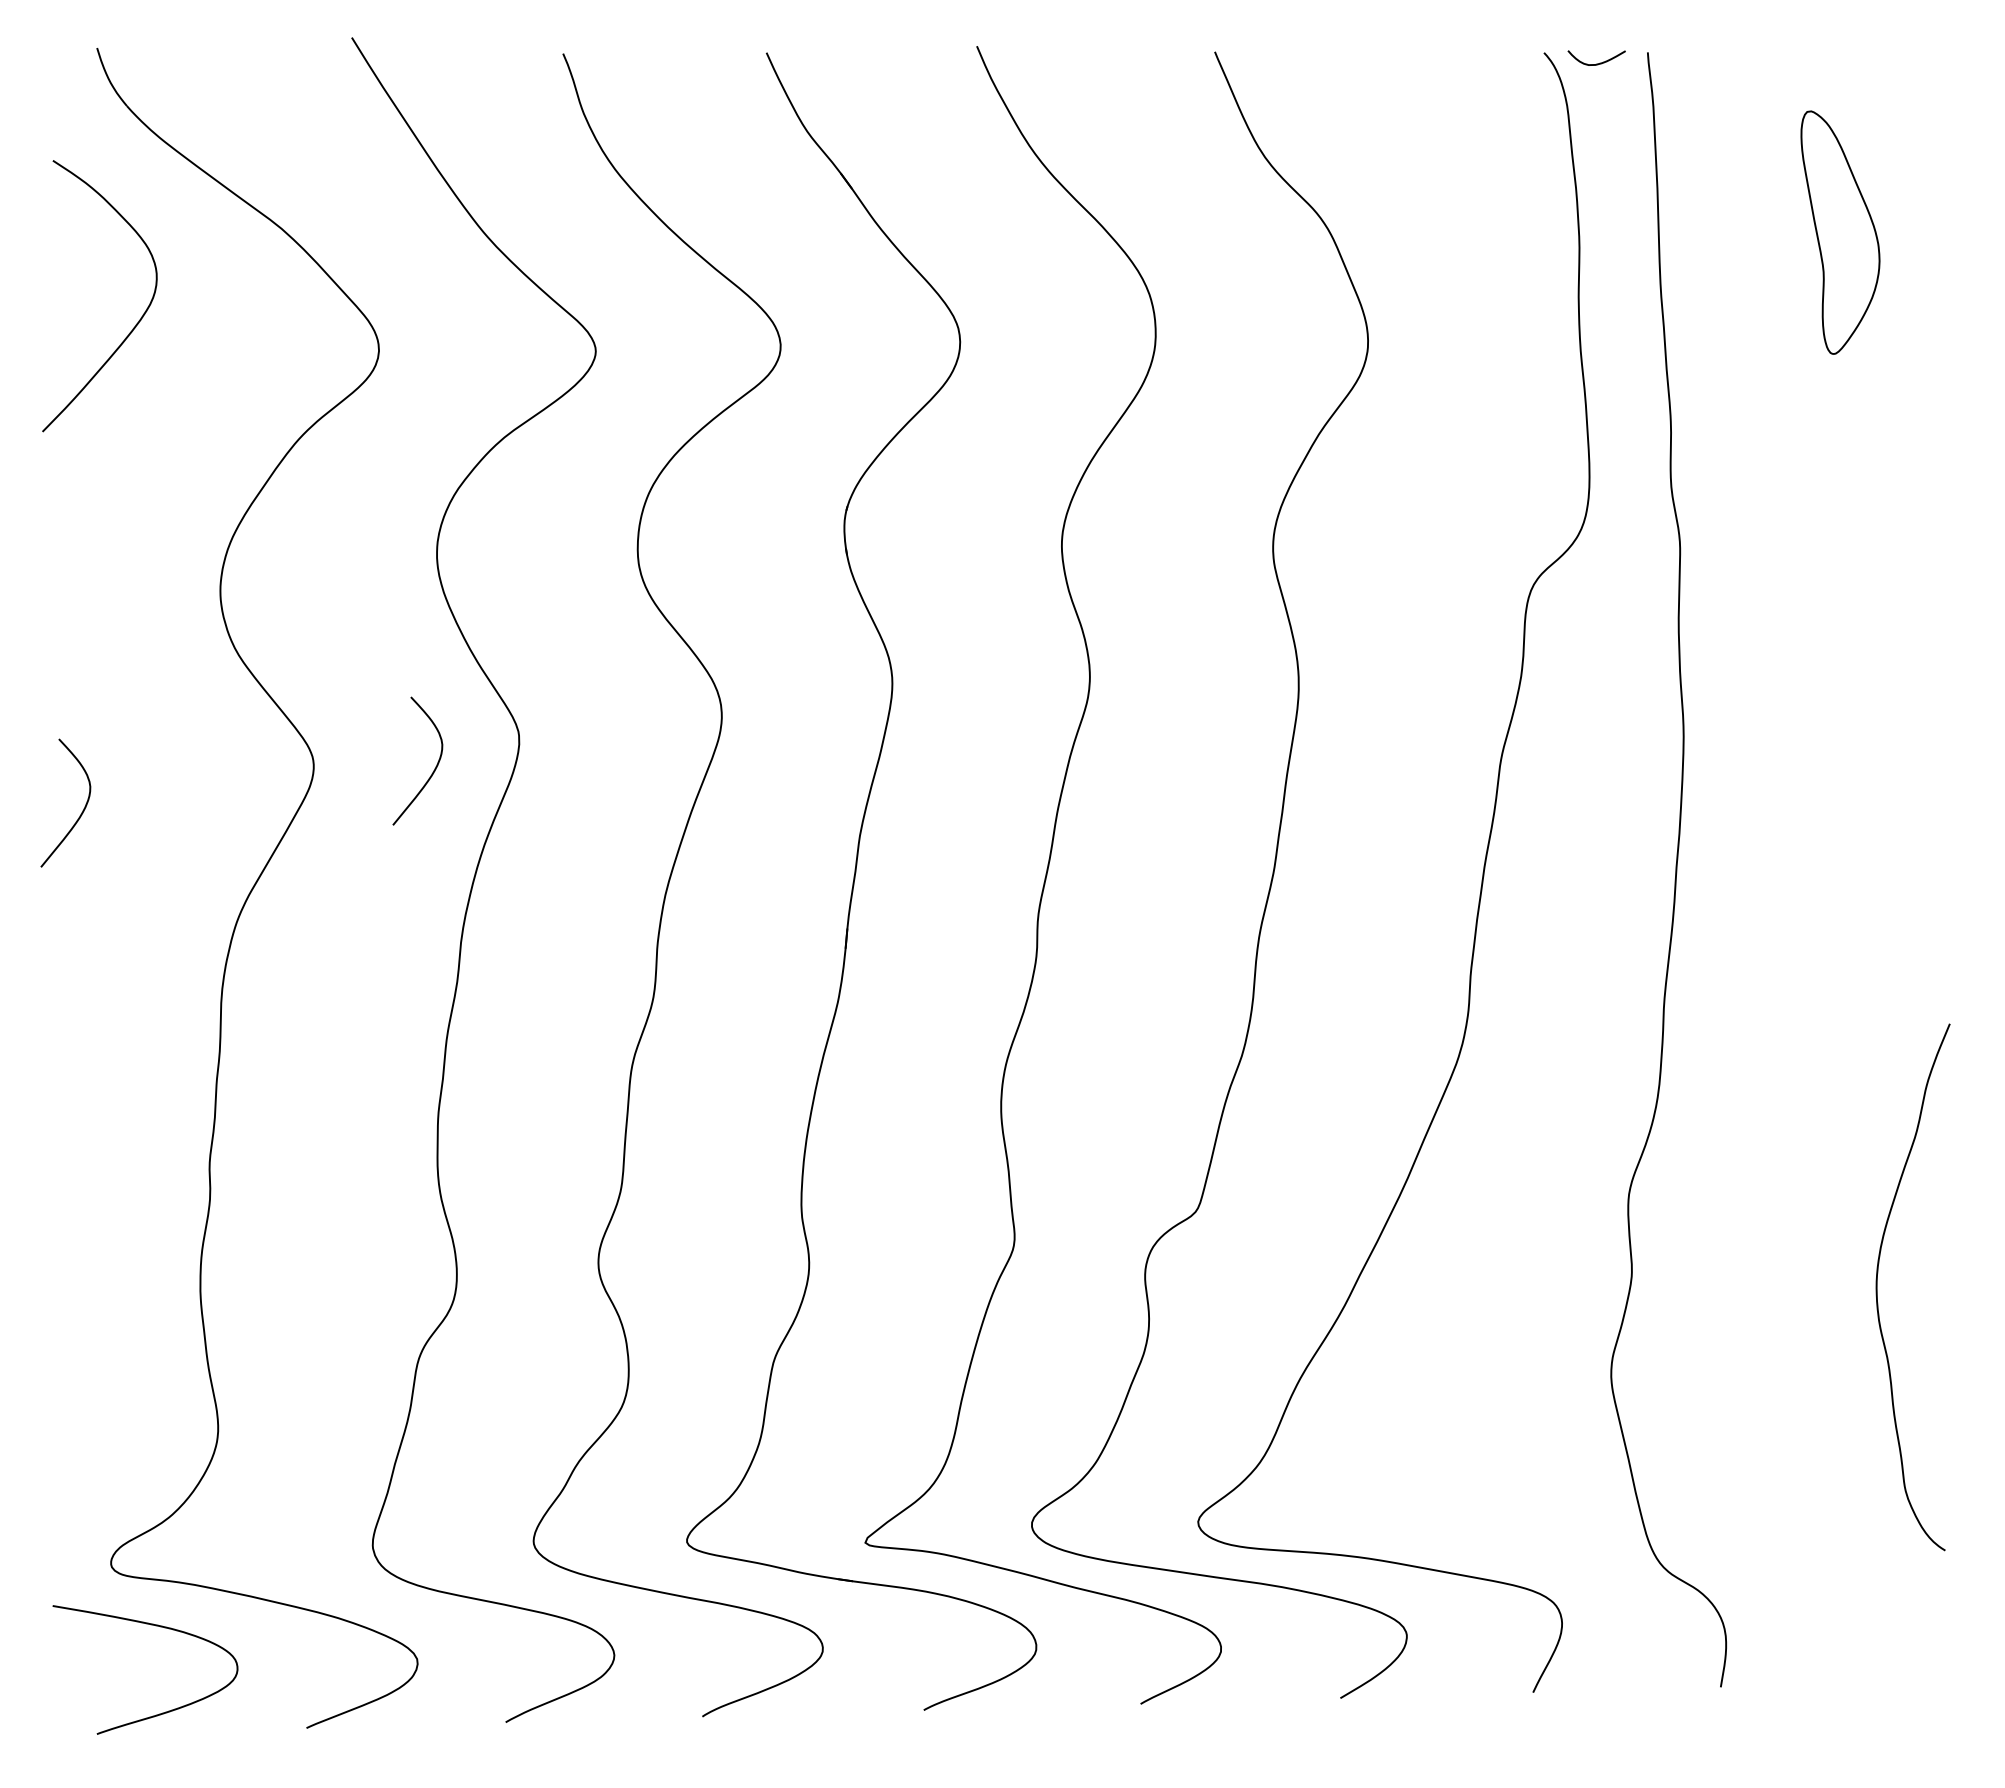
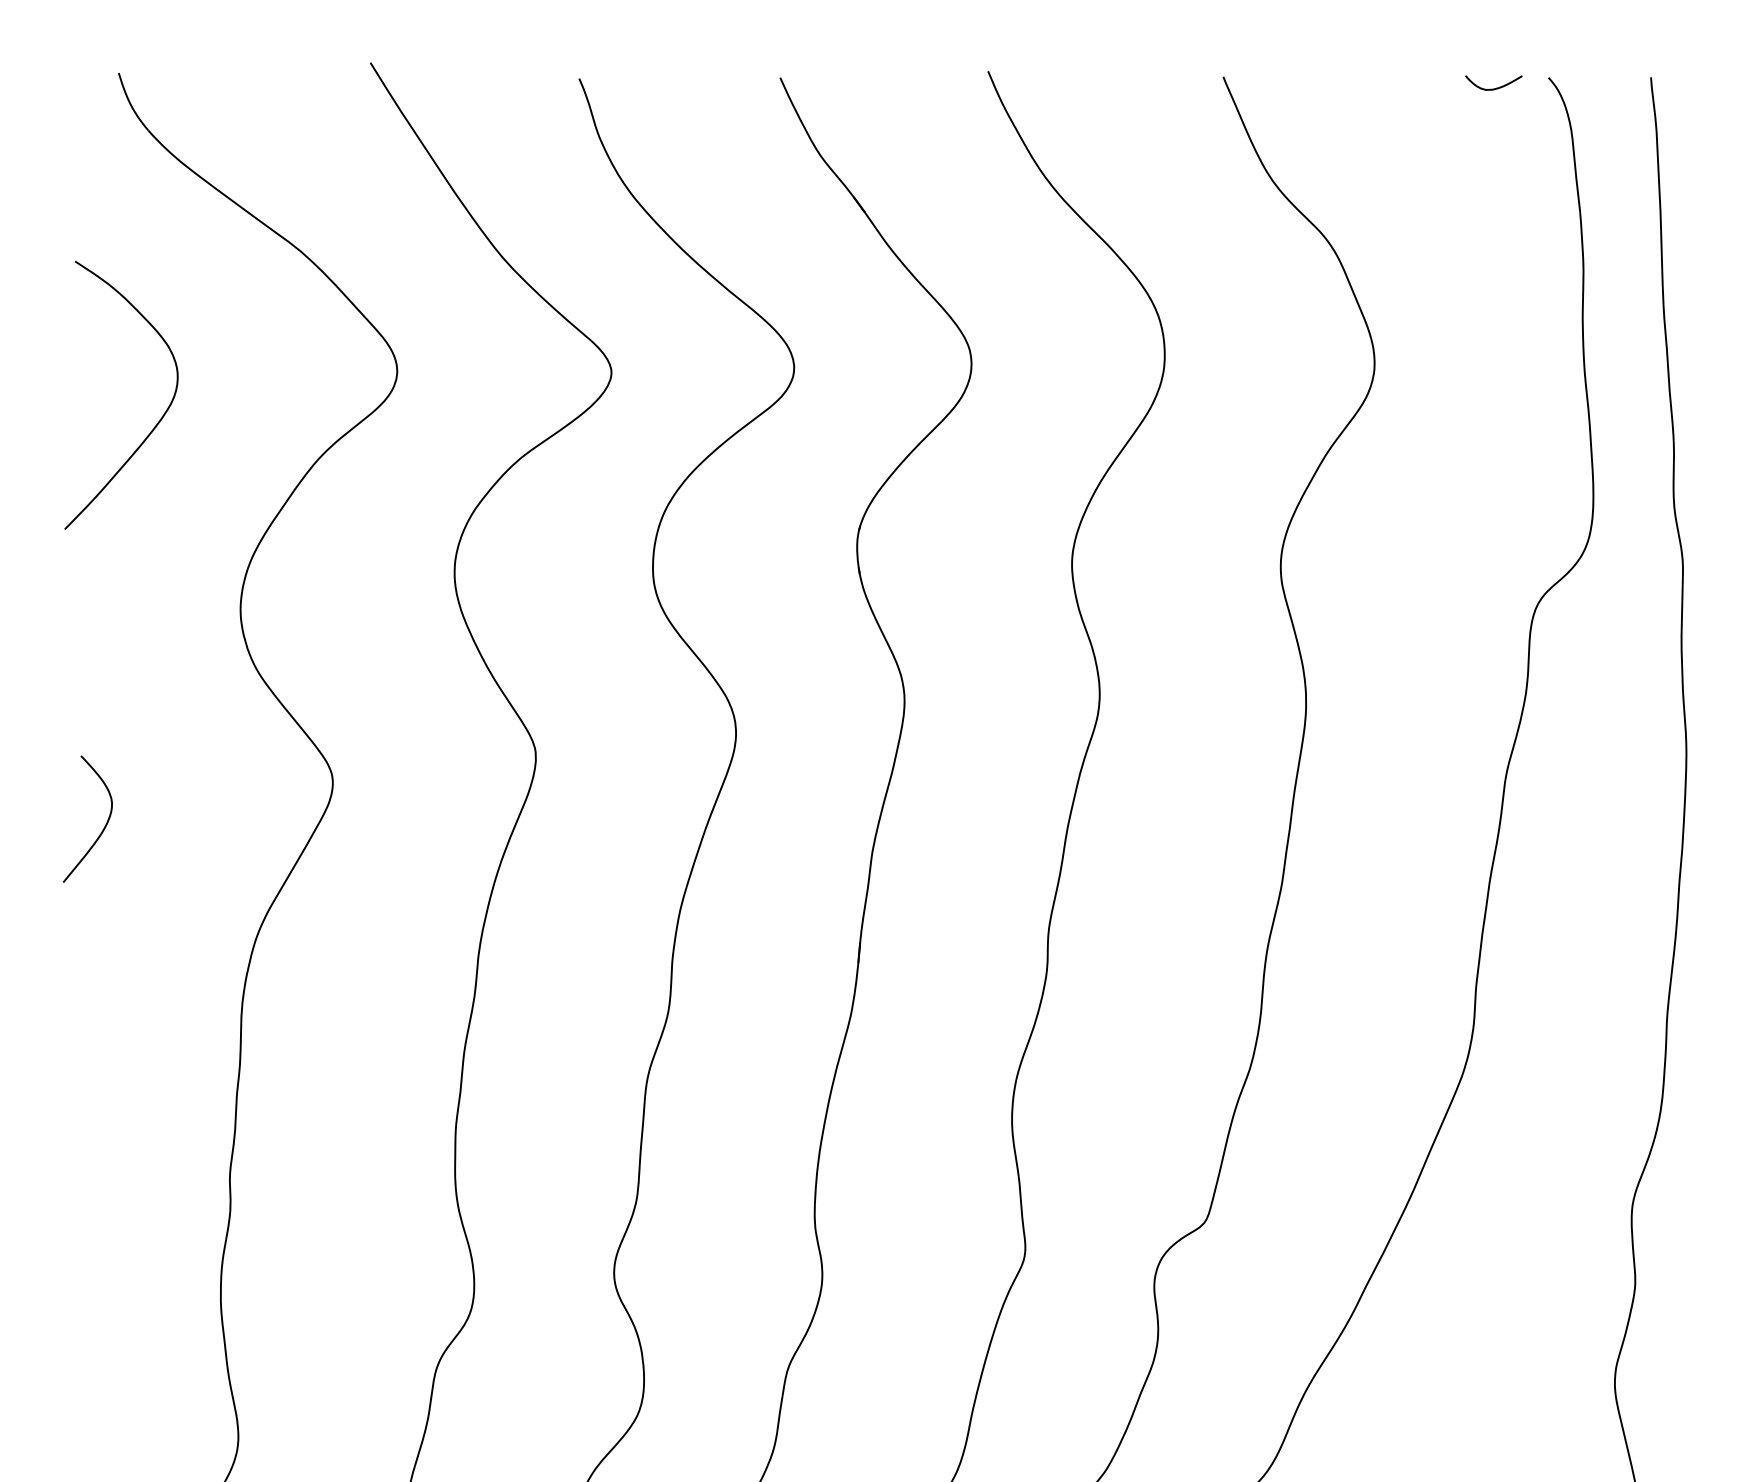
curve: (1596, 63) -> (1493, 88), moved
curve: (135, 324) -> (156, 423), moved
curve: (434, 768) -> (452, 784), removed

